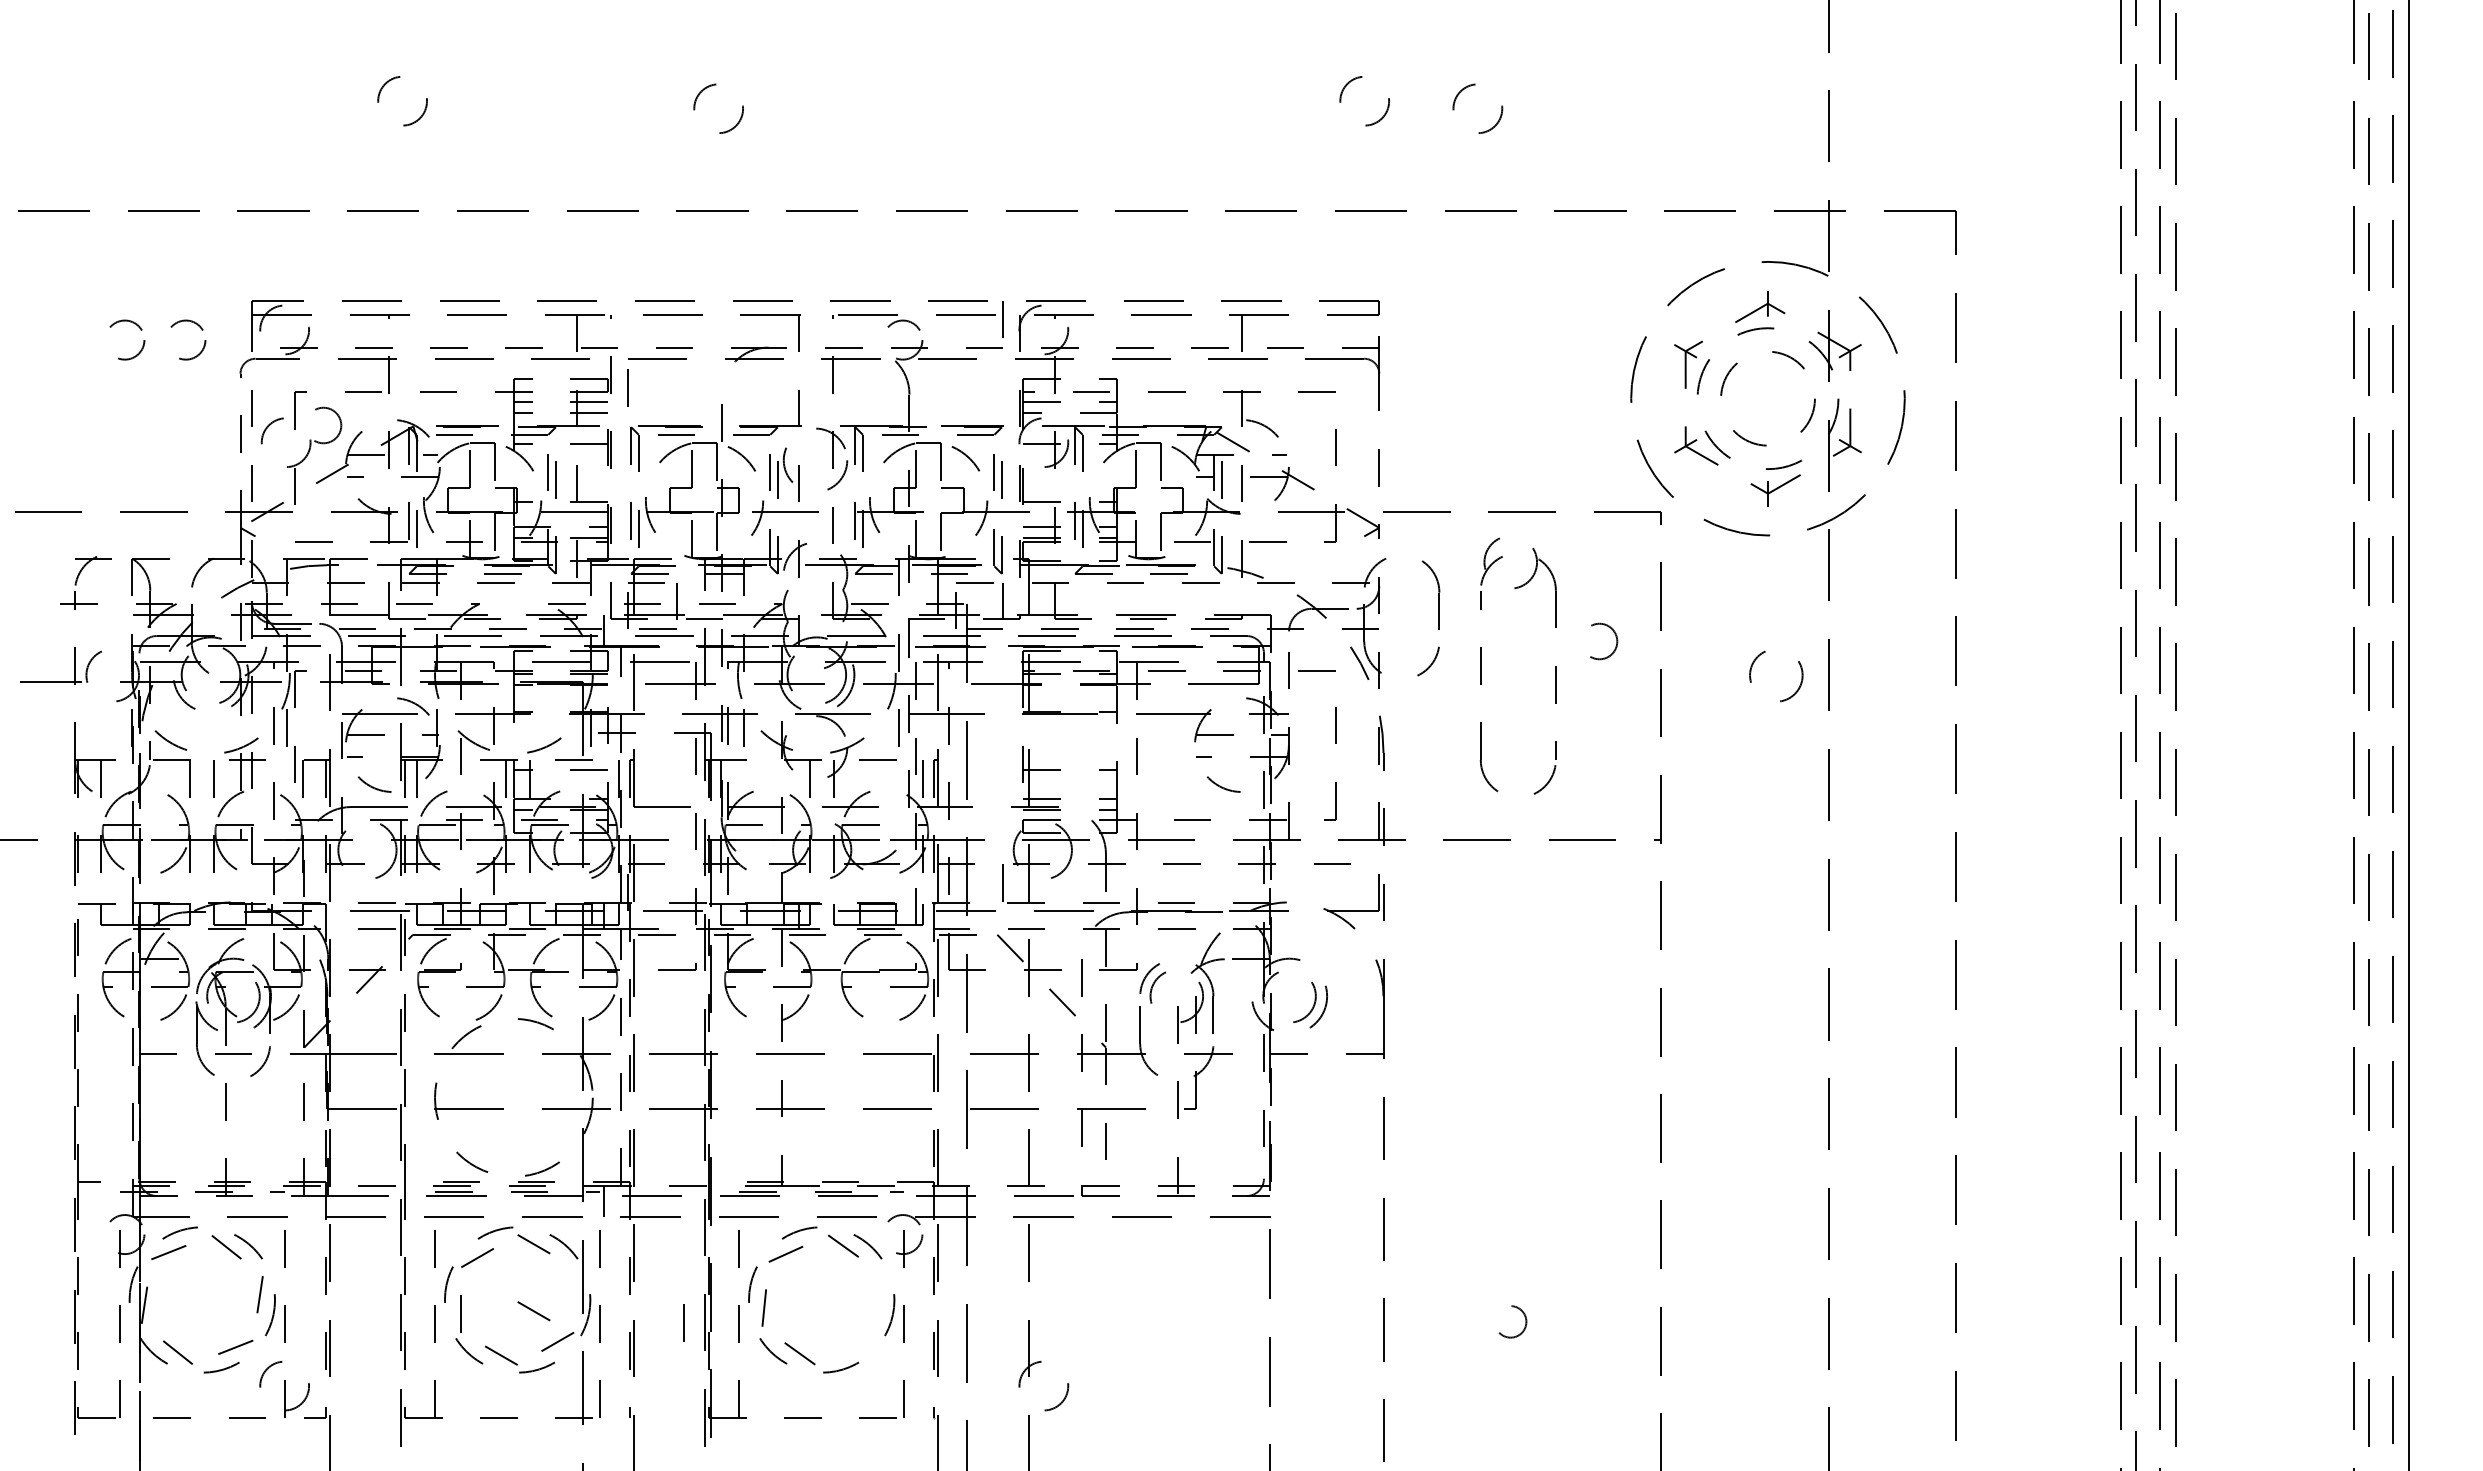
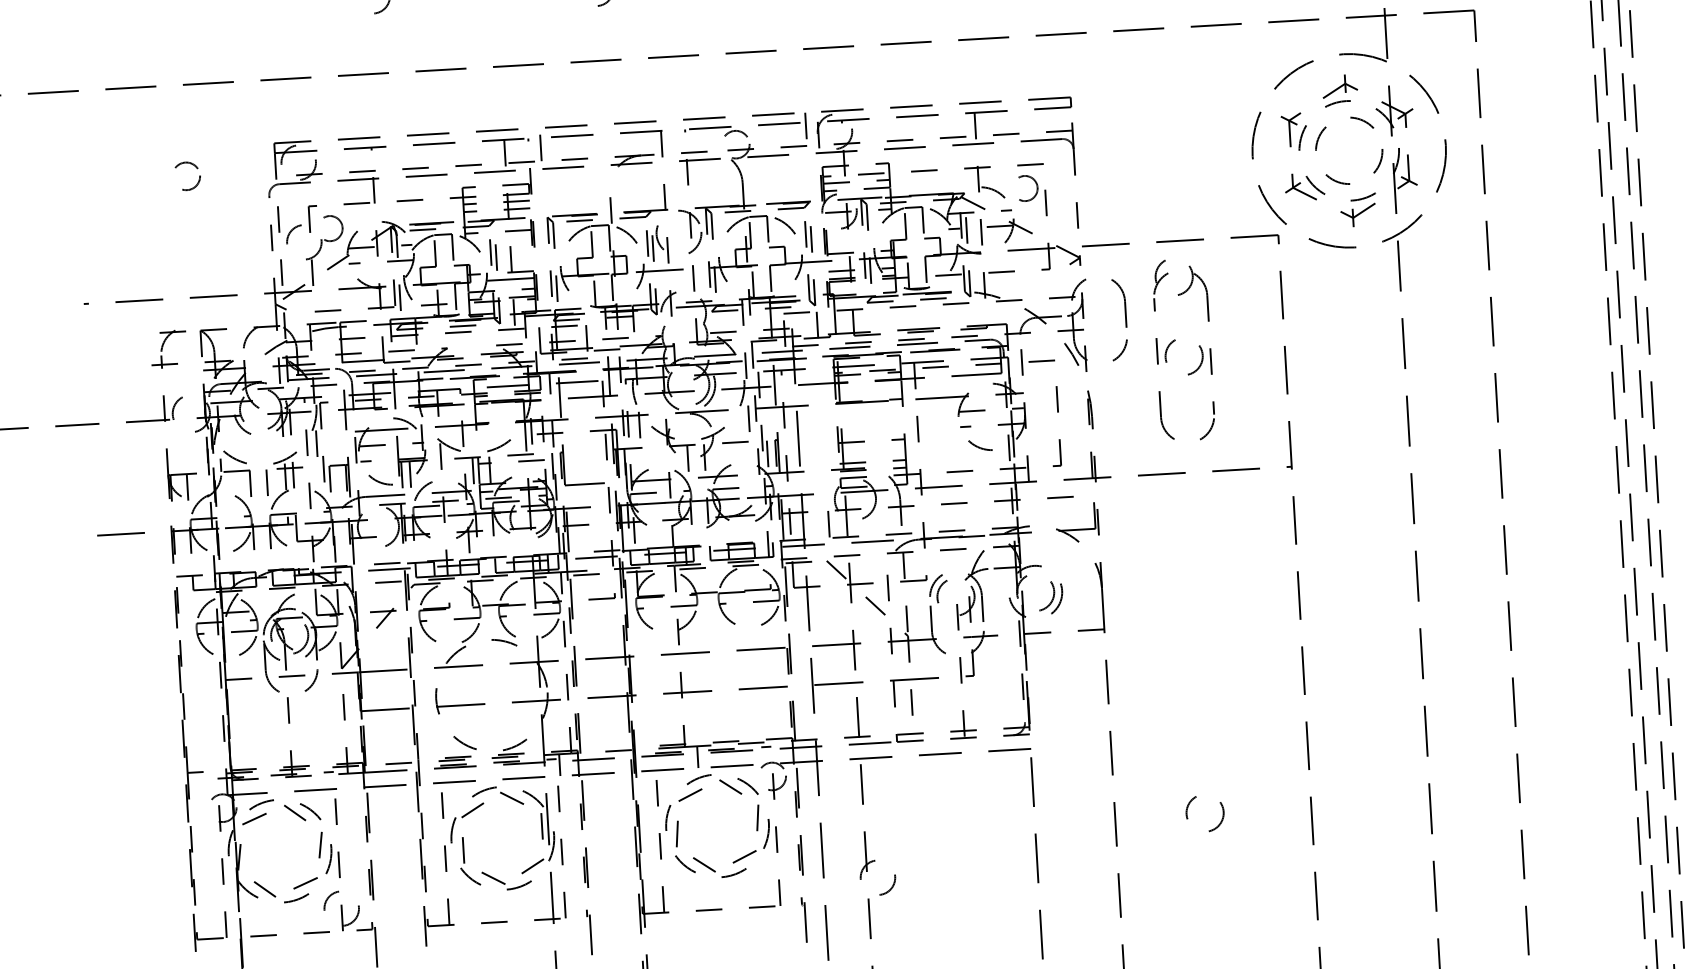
circle: (188, 339) -> (231, 173), removed
line: (627, 387) -> (540, 147), moved
circle: (1604, 641) -> (1028, 188), moved
circle: (1776, 676) -> (1184, 357), moved
line: (799, 1200) -> (697, 756), added
line: (878, 1291) -> (757, 817), added
line: (533, 1311) -> (514, 845), removed
line: (683, 1322) -> (541, 825), moved
circle: (1510, 1322) -> (1204, 813), size x1.67
line: (857, 1345) -> (744, 856), added

